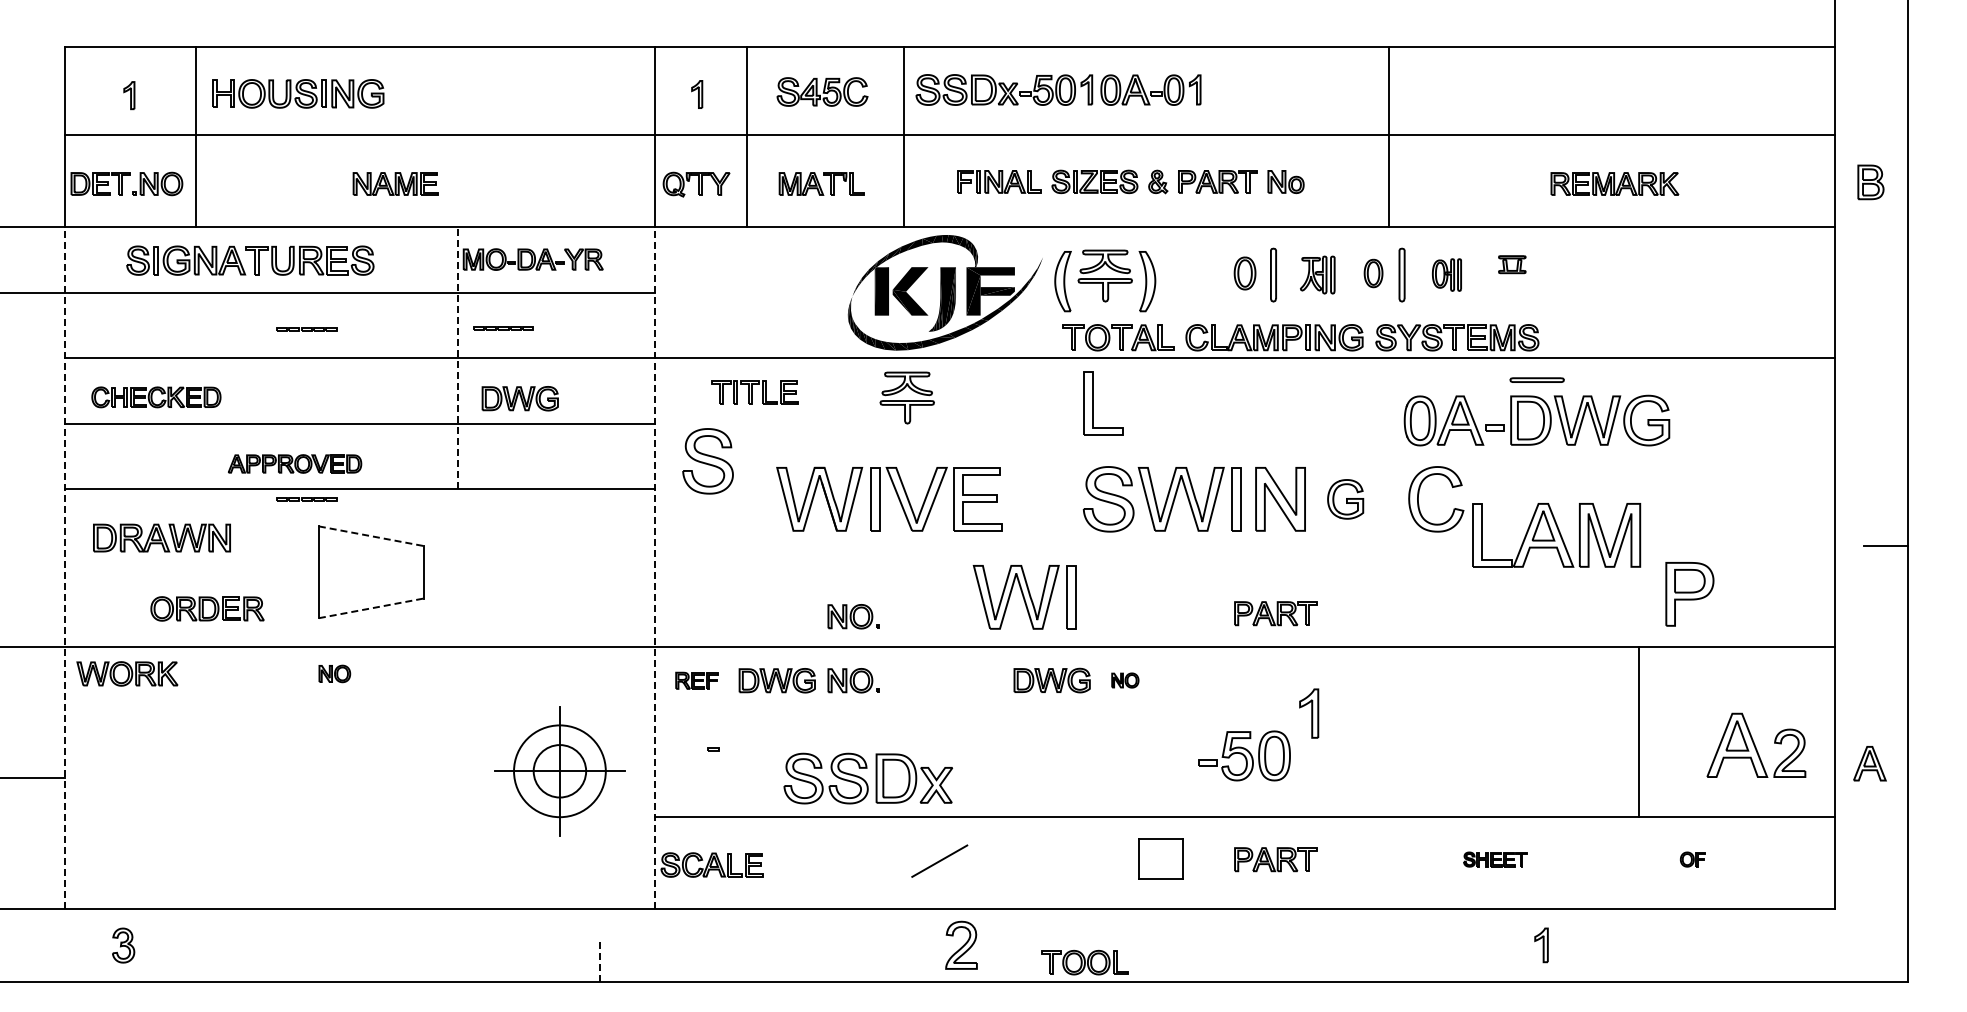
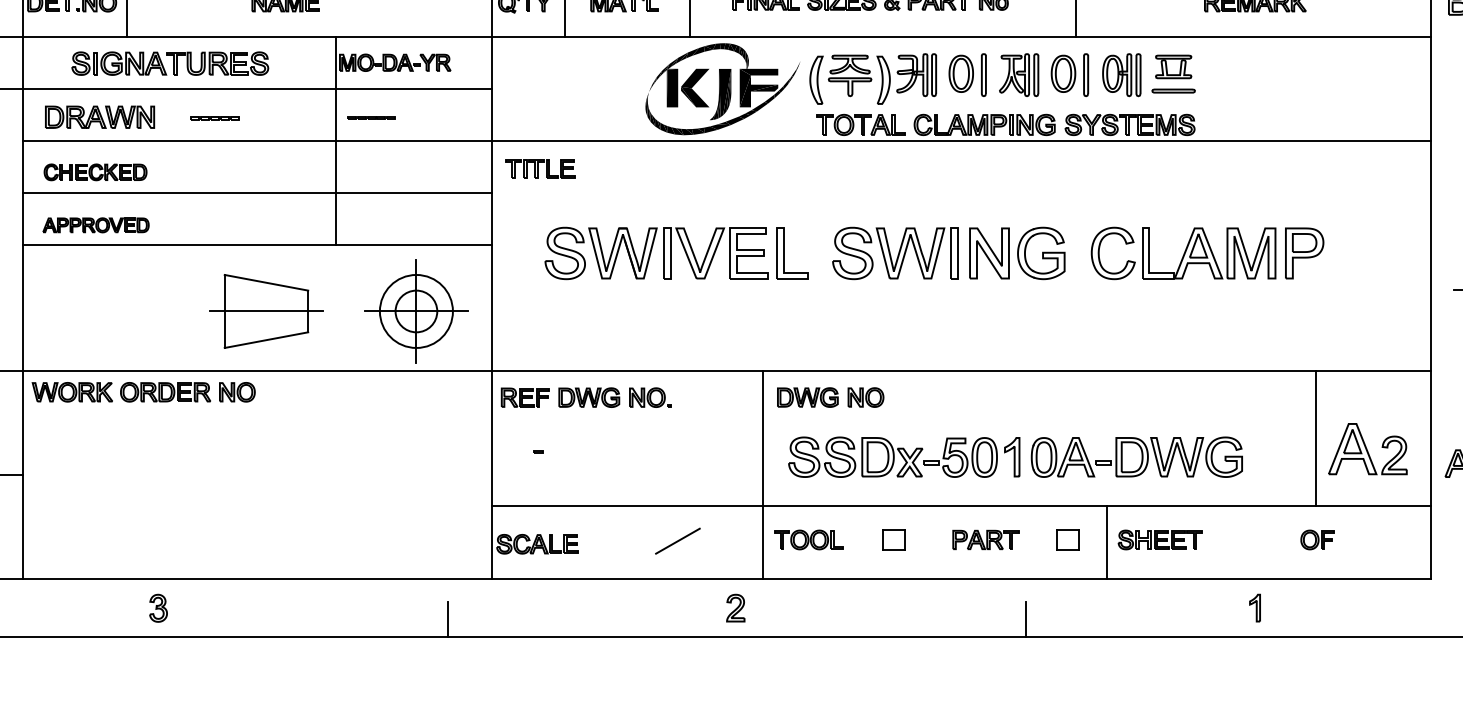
part: (1512, 264) -> (1173, 66), size x1.67
part: (1244, 273) -> (960, 73), size x1.43
part: (1373, 273) -> (1063, 73), size x1.67
part: (1188, 274) -> (916, 74), added
part: (1317, 274) -> (1018, 74), size x1.43
part: (1446, 274) -> (1121, 74), size x1.67
line: (458, 357) -> (335, 140), dashed -> solid
part: (1536, 379) -> (1173, 90), moved
part: (754, 392) -> (540, 168), moved
part: (906, 397) -> (692, 172), removed
part: (519, 398) -> (384, 173), removed
part: (1093, 403) -> (784, 253), moved
part: (1536, 420) -> (1136, 457), moved
part: (707, 461) -> (564, 253), moved
part: (295, 463) -> (96, 224), moved
line: (306, 498) -> (214, 252), removed
part: (1345, 499) -> (1041, 253), size x1.67
part: (1556, 535) -> (1208, 253), moved
line: (371, 536) -> (266, 283), dashed -> solid
part: (161, 537) -> (99, 116), moved
line: (64, 567) -> (22, 307), dashed -> solid
line: (654, 567) -> (491, 307), dashed -> solid
line: (370, 572) -> (265, 311), added
part: (1689, 594) -> (1304, 253), moved
part: (1024, 597) -> (785, 331), removed
part: (207, 608) -> (165, 391), moved
line: (371, 608) -> (266, 340), dashed -> solid
part: (1275, 613) -> (985, 344), removed
part: (853, 616) -> (649, 346), removed
part: (334, 673) -> (237, 391), size x1.43
part: (696, 680) -> (525, 397), size x1.43
part: (1125, 680) -> (866, 397), size x1.67
part: (1309, 713) -> (1012, 457), moved
line: (1639, 731) -> (1316, 438), moved
part: (559, 771) -> (416, 311), moved
line: (995, 777) -> (762, 474), added
part: (868, 778) -> (855, 457), moved
part: (1160, 859) -> (894, 539), size x0.62
part: (1379, 859) -> (1068, 539), added
part: (1495, 859) -> (1160, 539), size x1.67
part: (1692, 859) -> (1317, 539), size x1.67
line: (939, 860) -> (677, 540), moved
line: (1428, 863) -> (1107, 543), added
part: (123, 945) -> (158, 608), moved
part: (961, 945) -> (735, 608), size x0.71
part: (1541, 945) -> (1255, 608), moved
line: (600, 959) -> (448, 619), dashed -> solid
line: (1326, 959) -> (1026, 619), added
part: (1084, 962) -> (808, 539), moved

